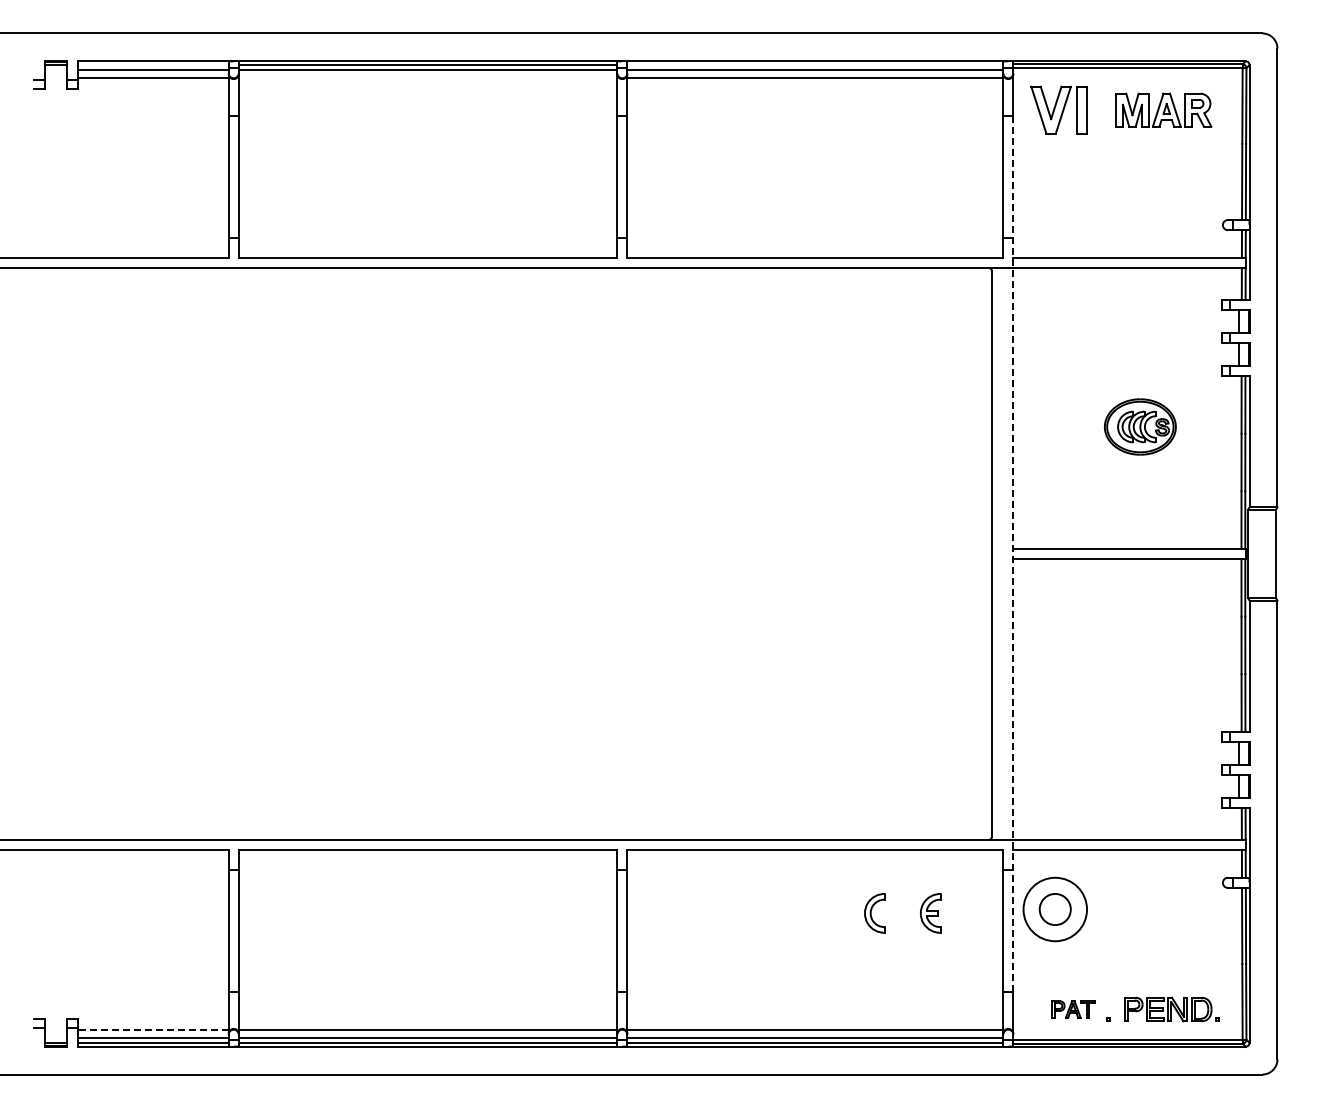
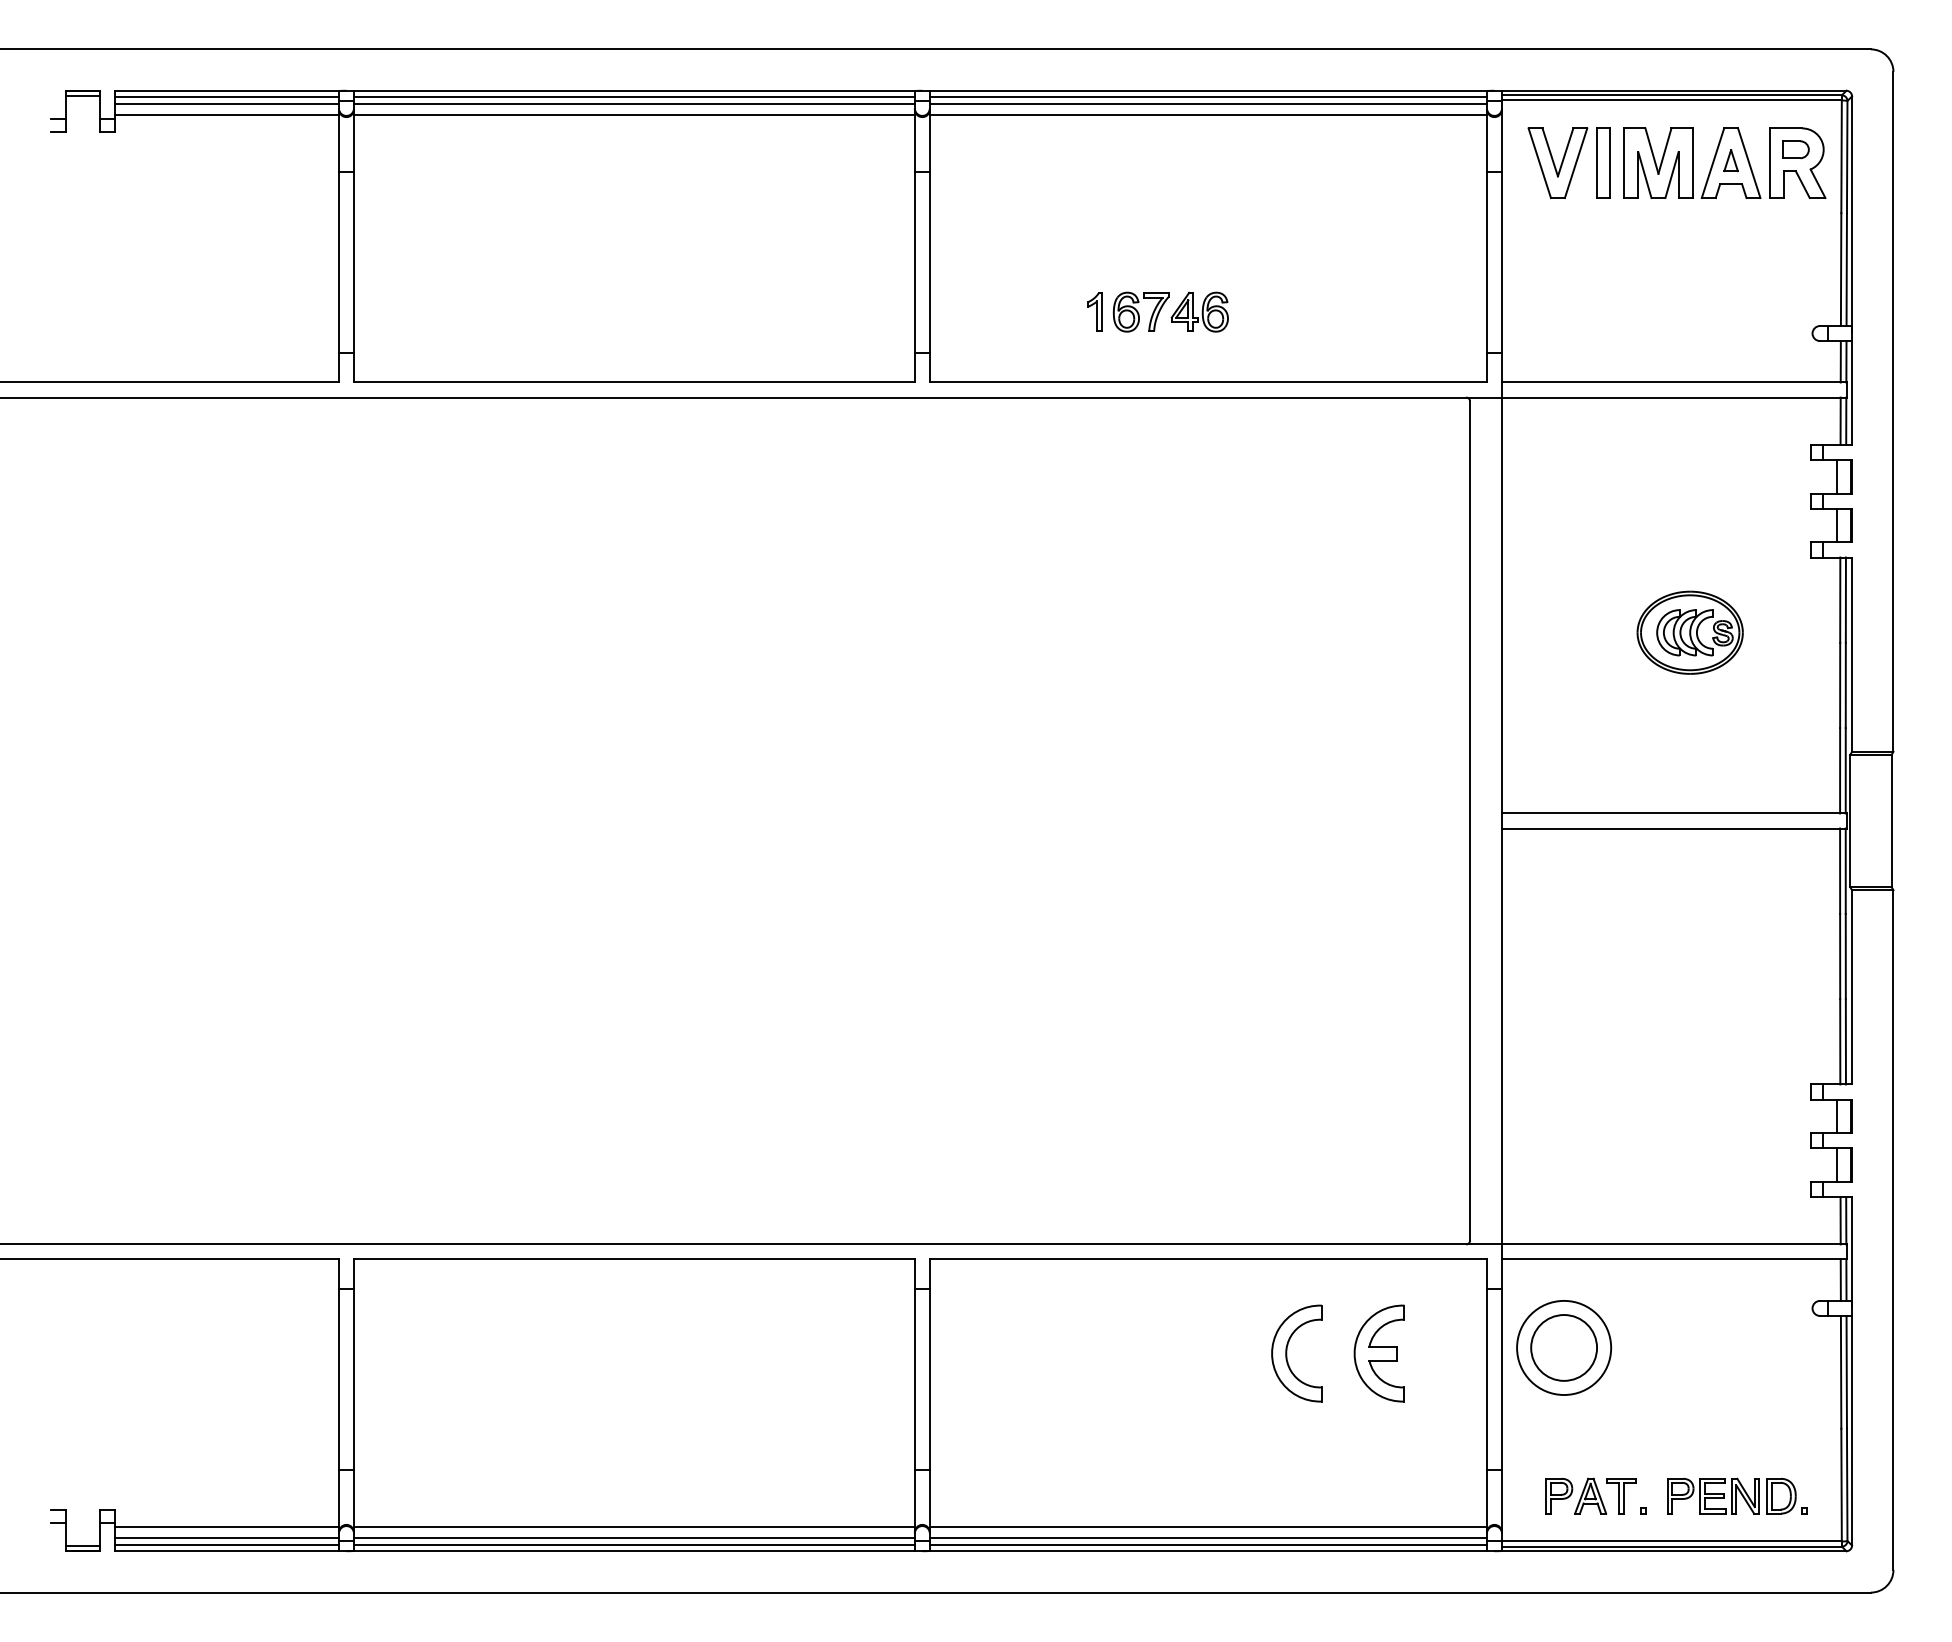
line: (152, 65) -> (226, 96), added
line: (815, 65) -> (1208, 96), added
line: (427, 77) -> (633, 114), added
part: (1163, 109) -> (1724, 162), size x1.43
part: (781, 210) -> (1158, 311), added
line: (1013, 554) -> (1502, 821), dashed -> solid
circle: (1055, 909) -> (1564, 1347), size x1.43
part: (874, 913) -> (1296, 1353), size x1.67
part: (930, 913) -> (1379, 1353), size x1.67
part: (1073, 1009) -> (1591, 1496), size x1.43
line: (153, 1030) -> (227, 1527), dashed -> solid

